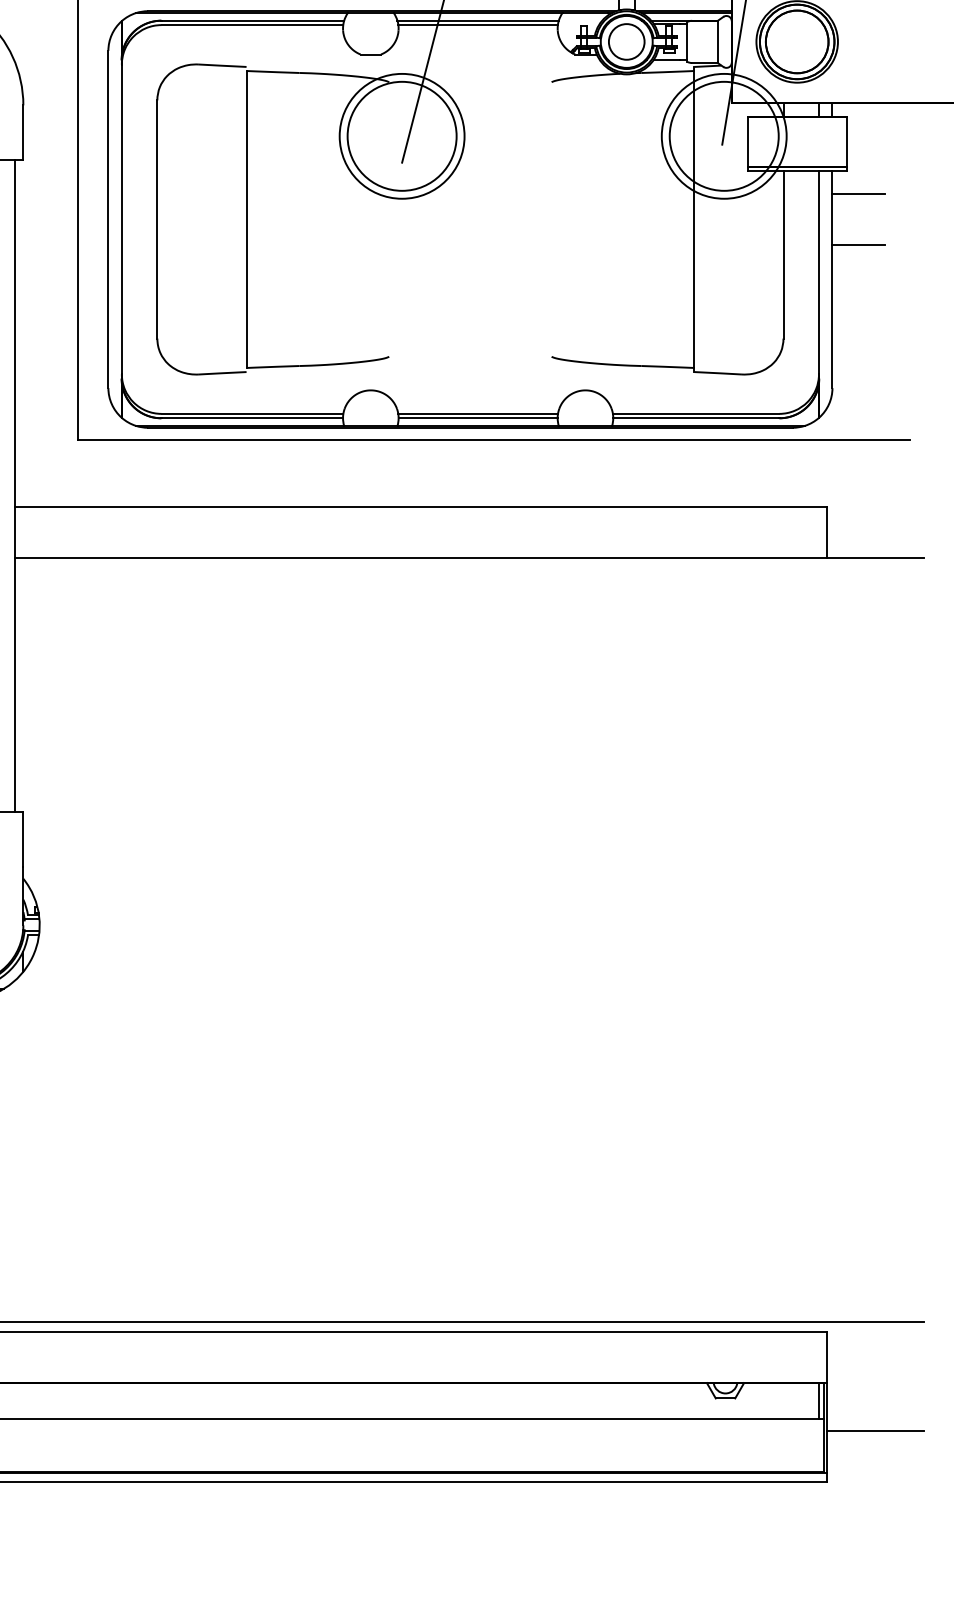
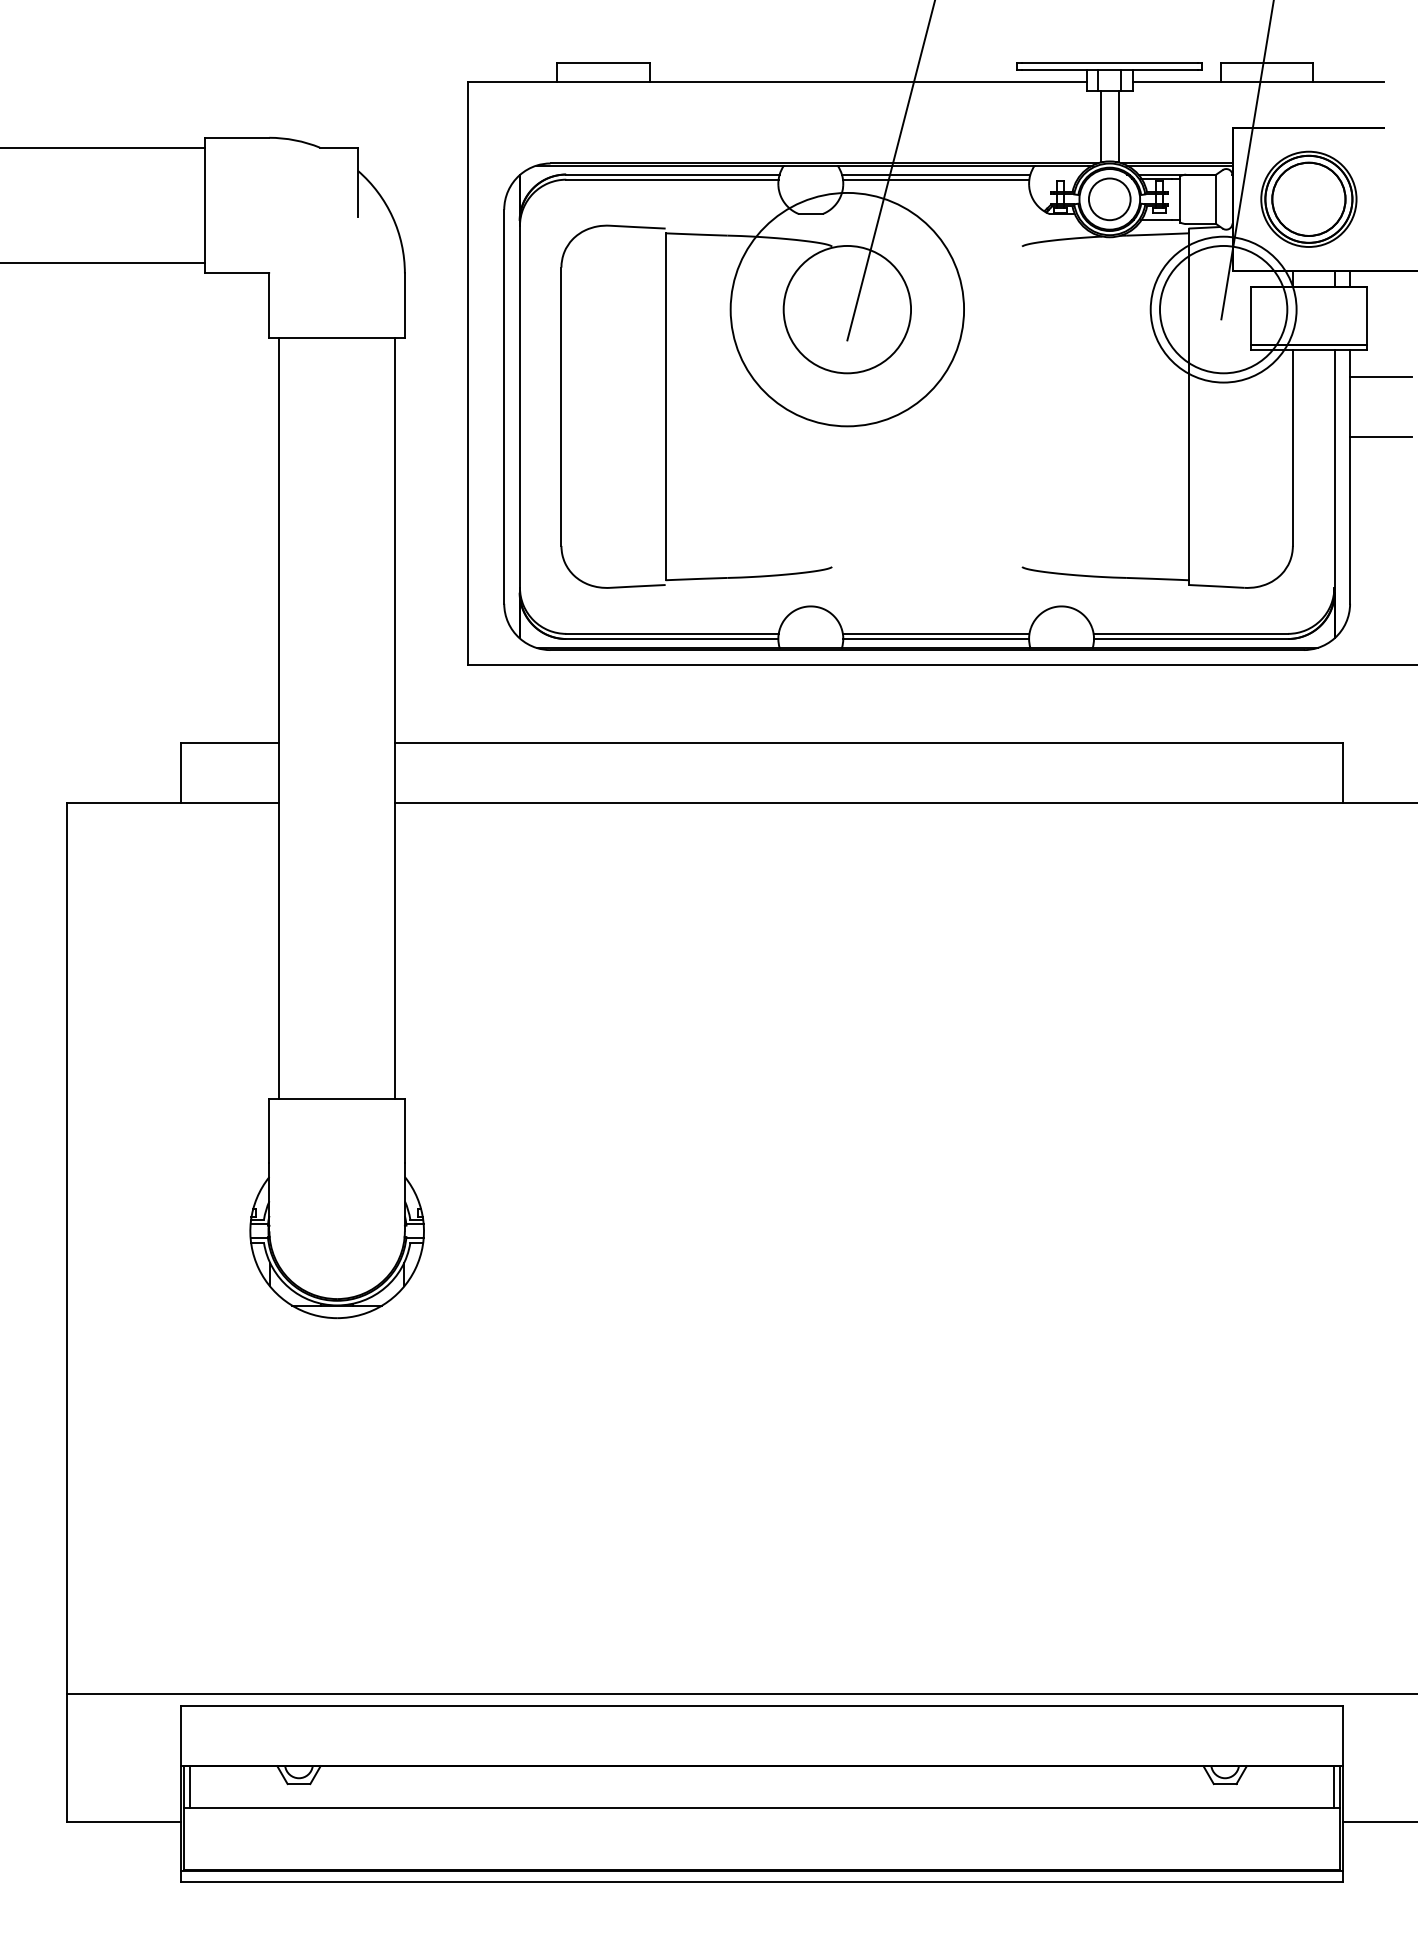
circle: (402, 136) -> (847, 309), size x1.6

